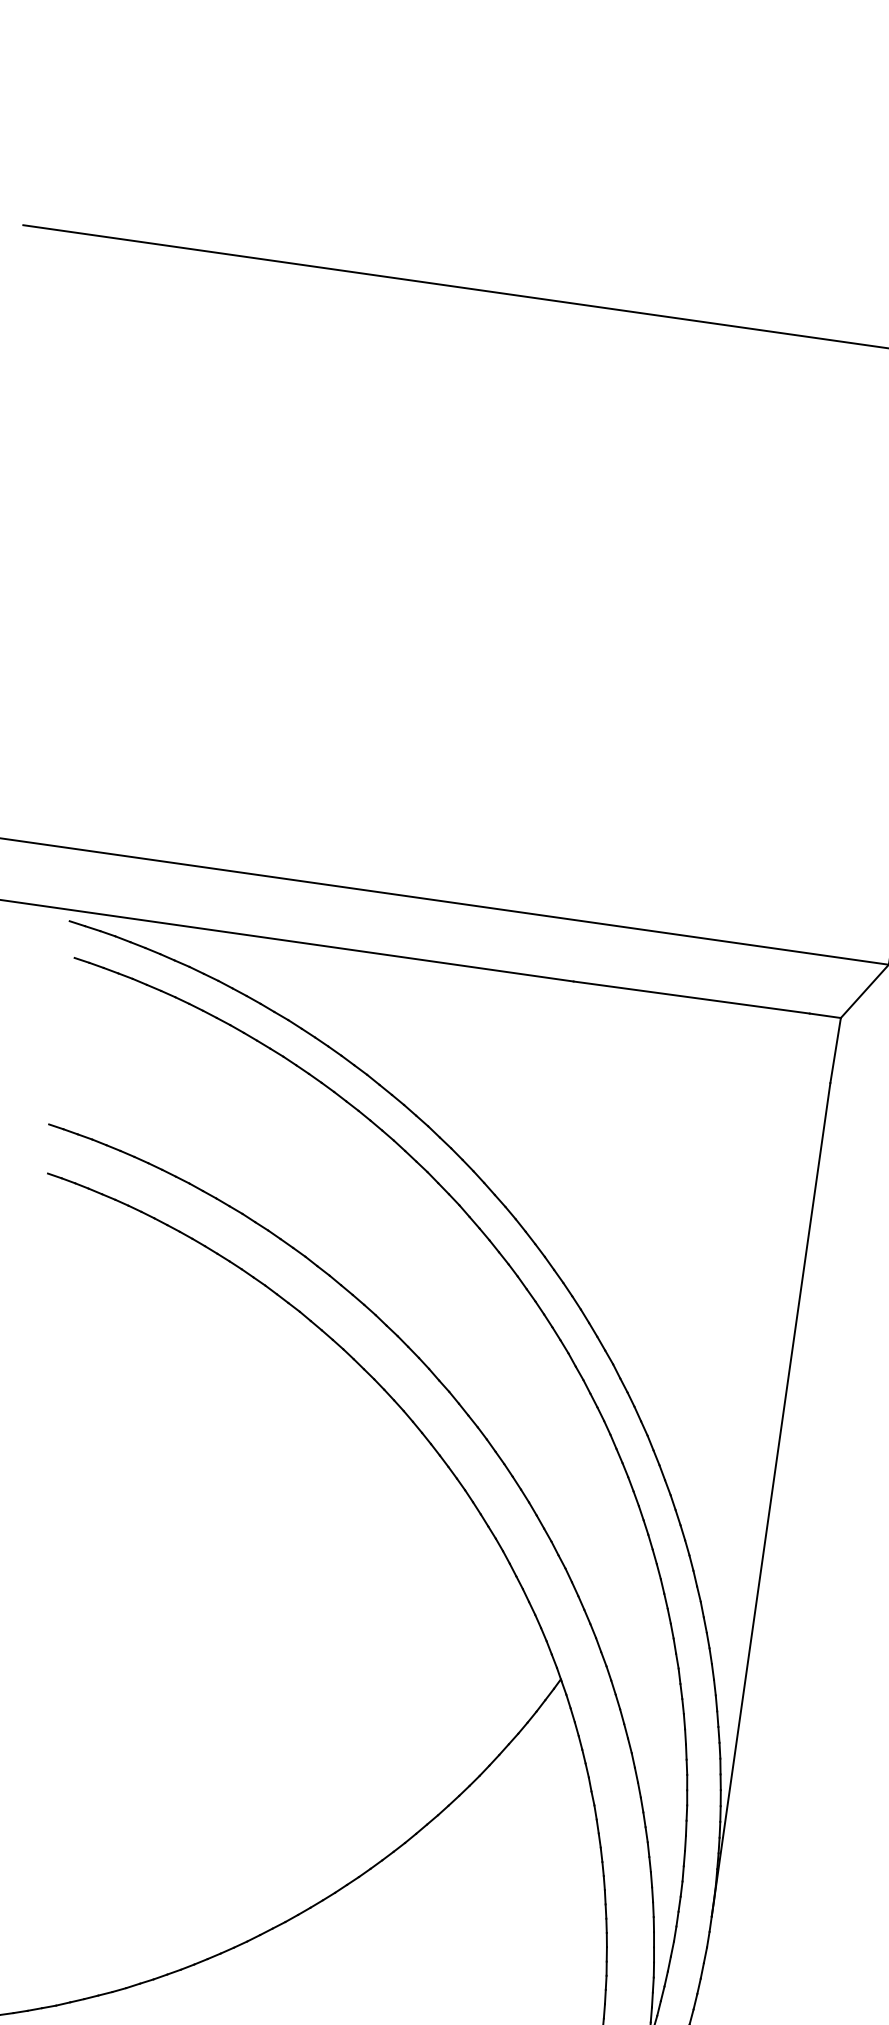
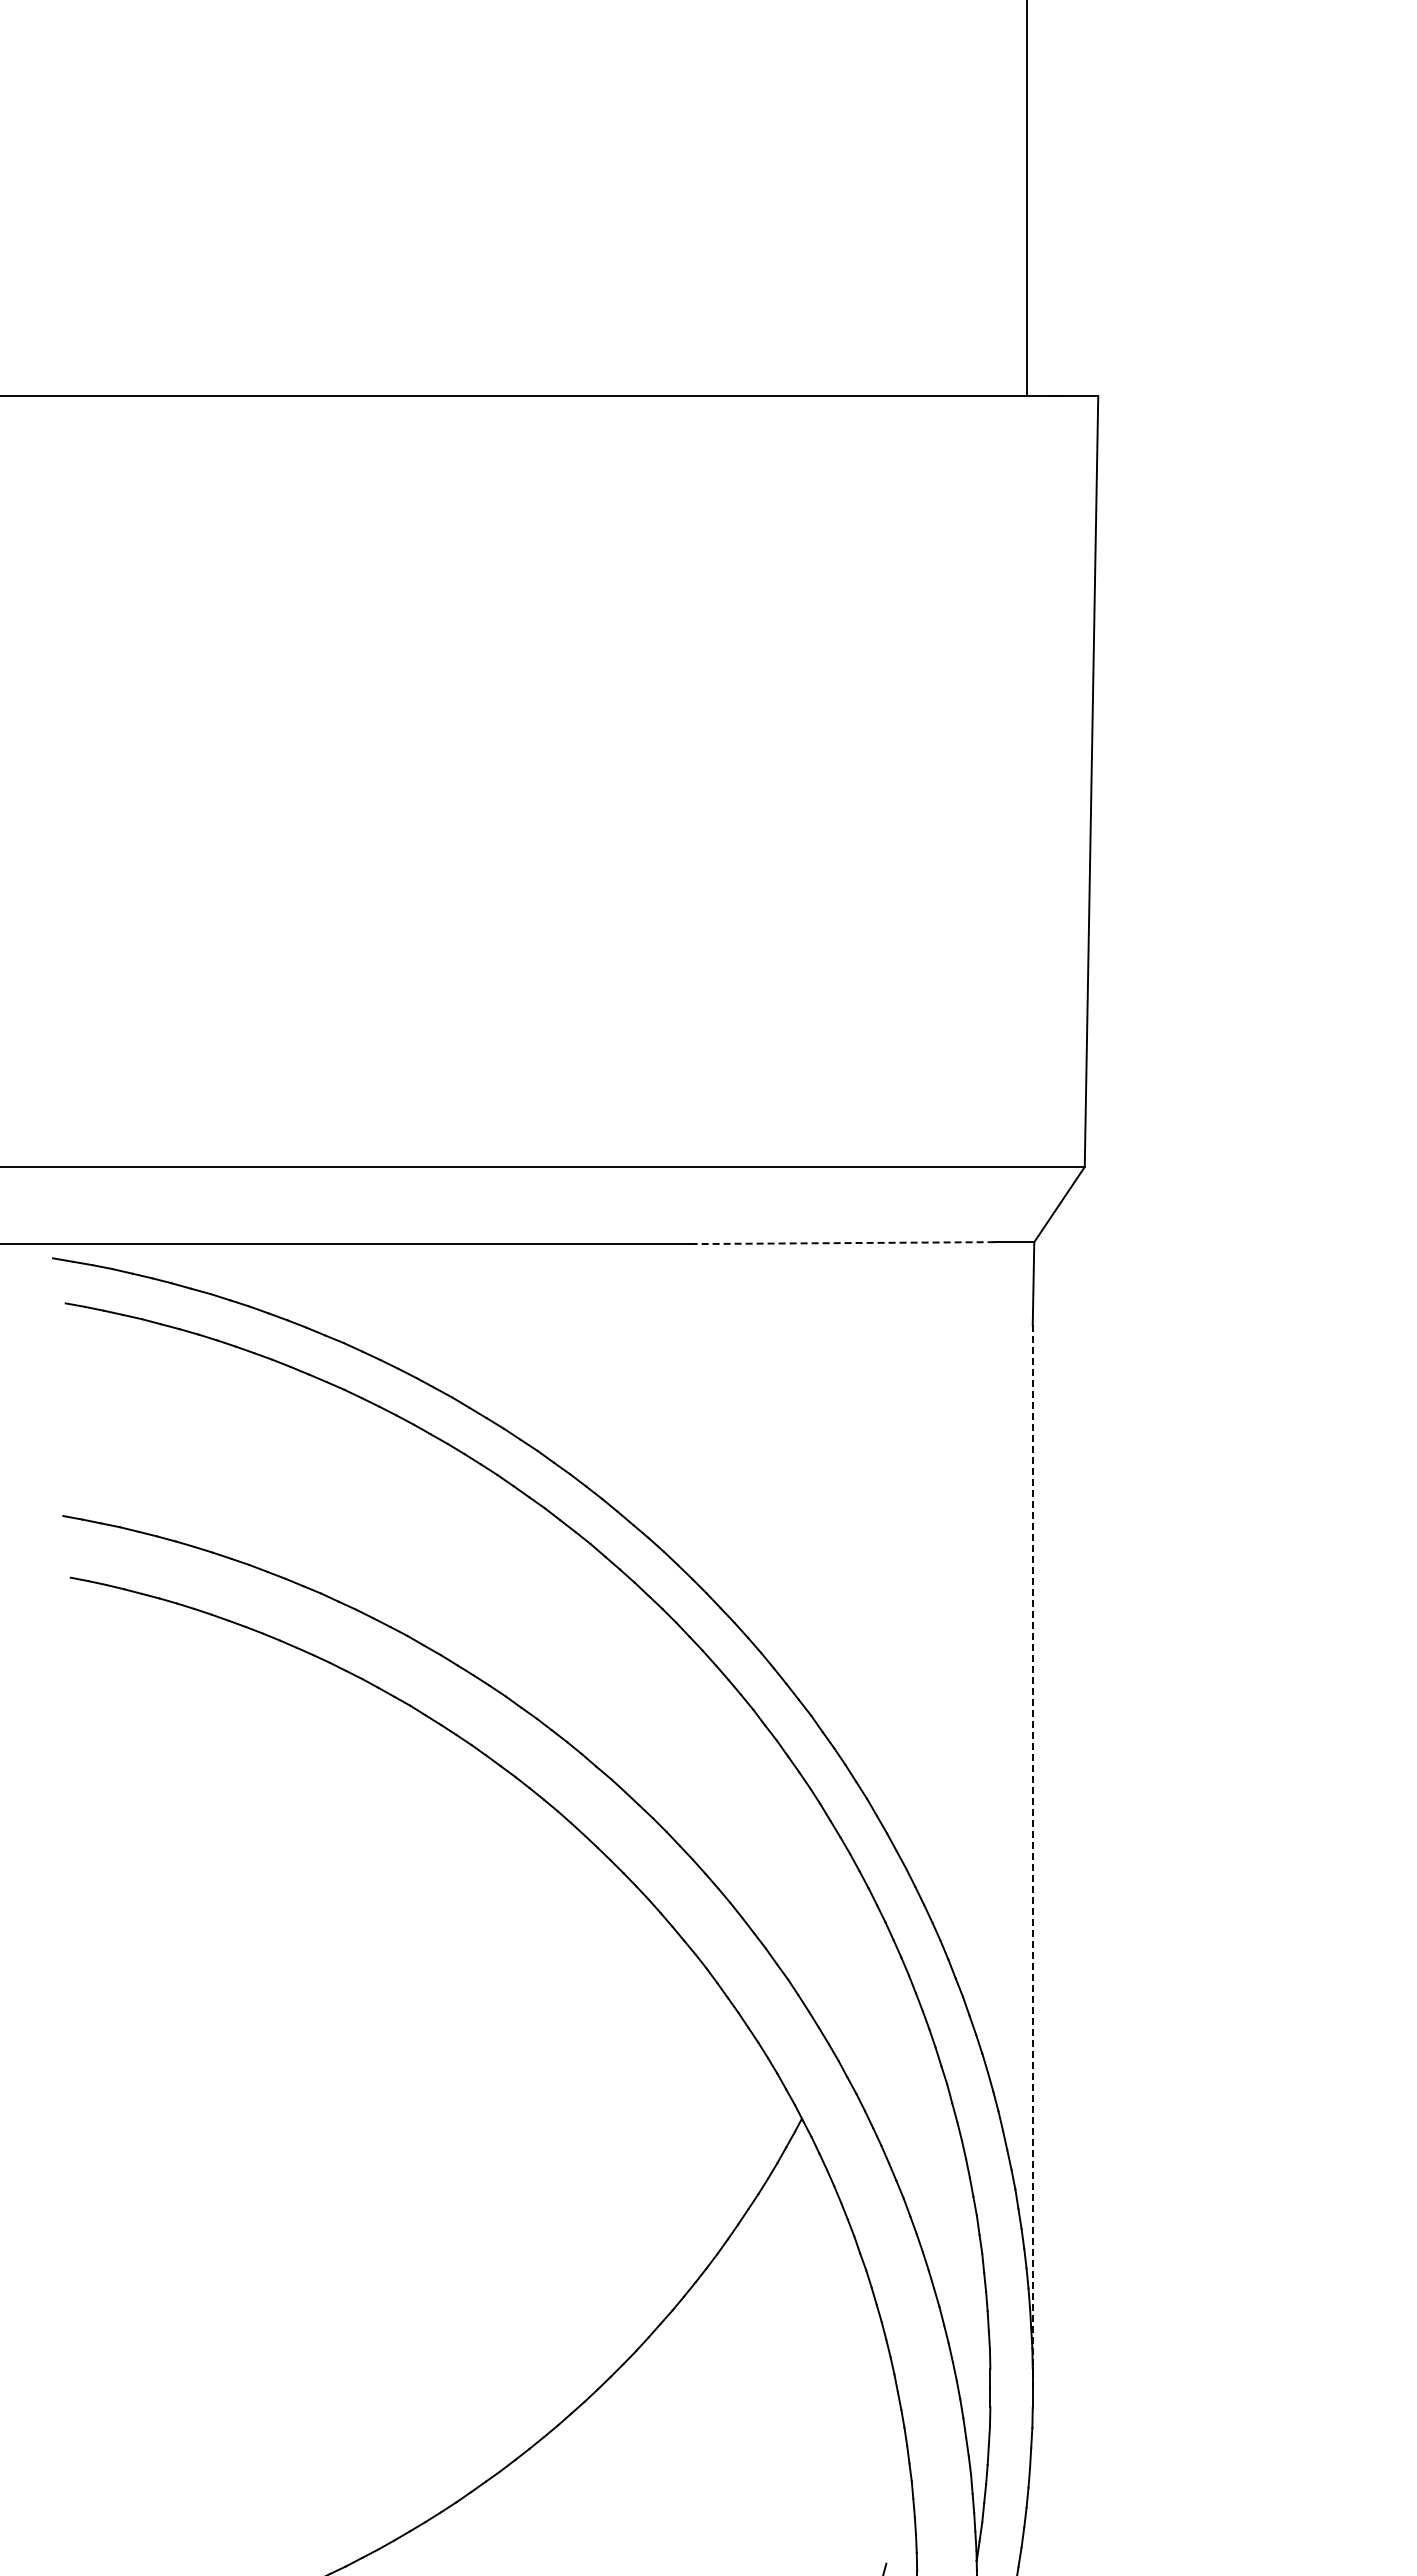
line: (691, 997) -> (843, 1243), solid -> dashed
line: (770, 1500) -> (1032, 1857), solid -> dashed

